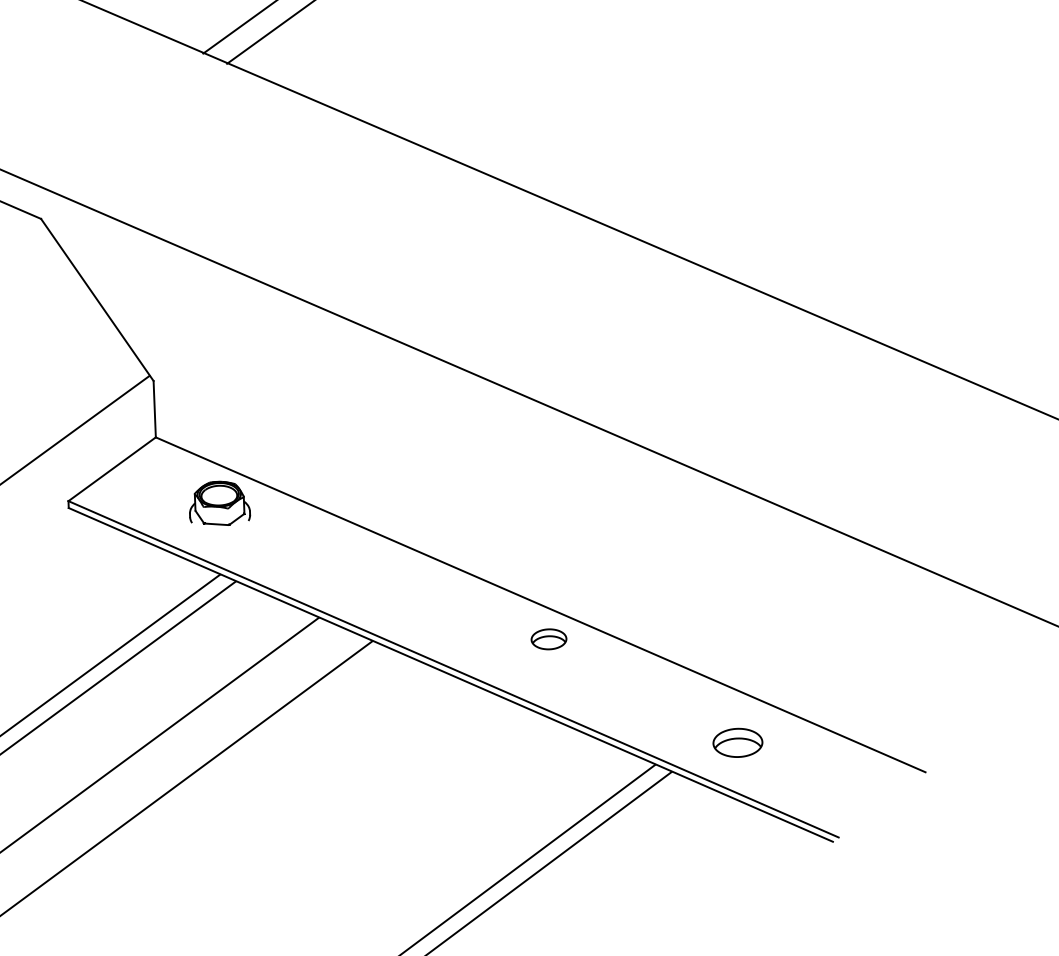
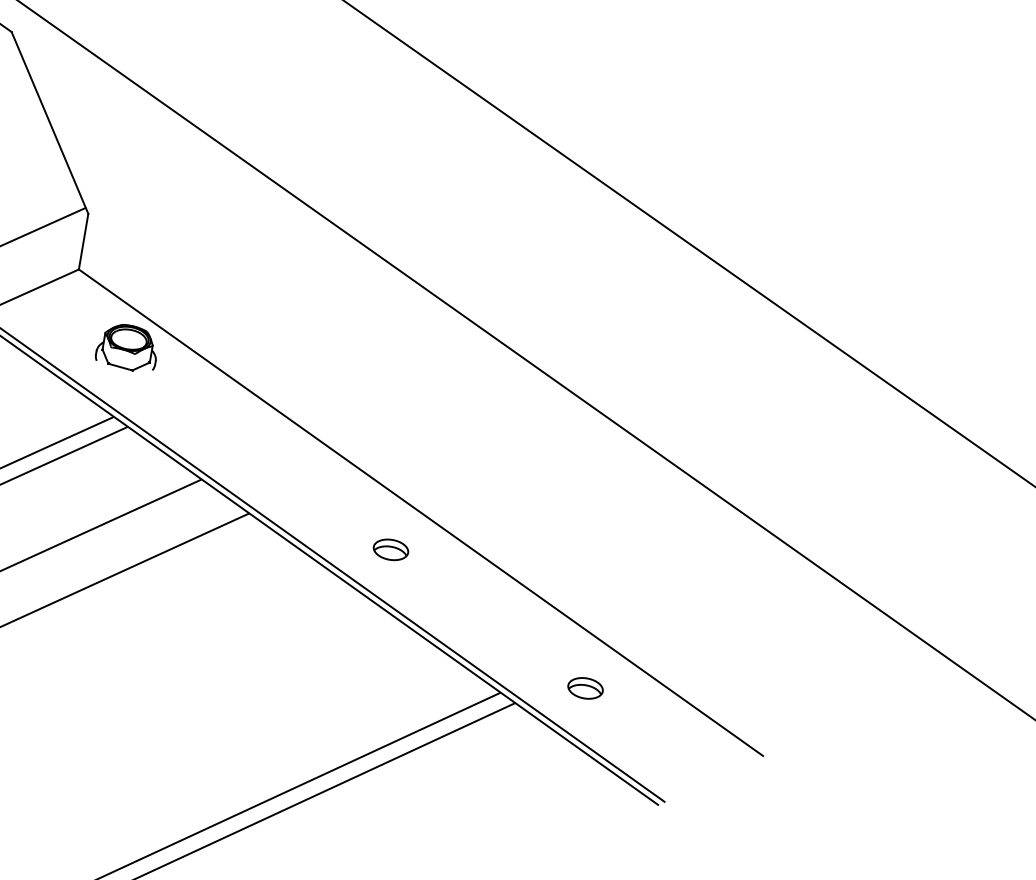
part: (548, 639) -> (390, 549), moved
part: (737, 742) -> (585, 688), size x0.71

